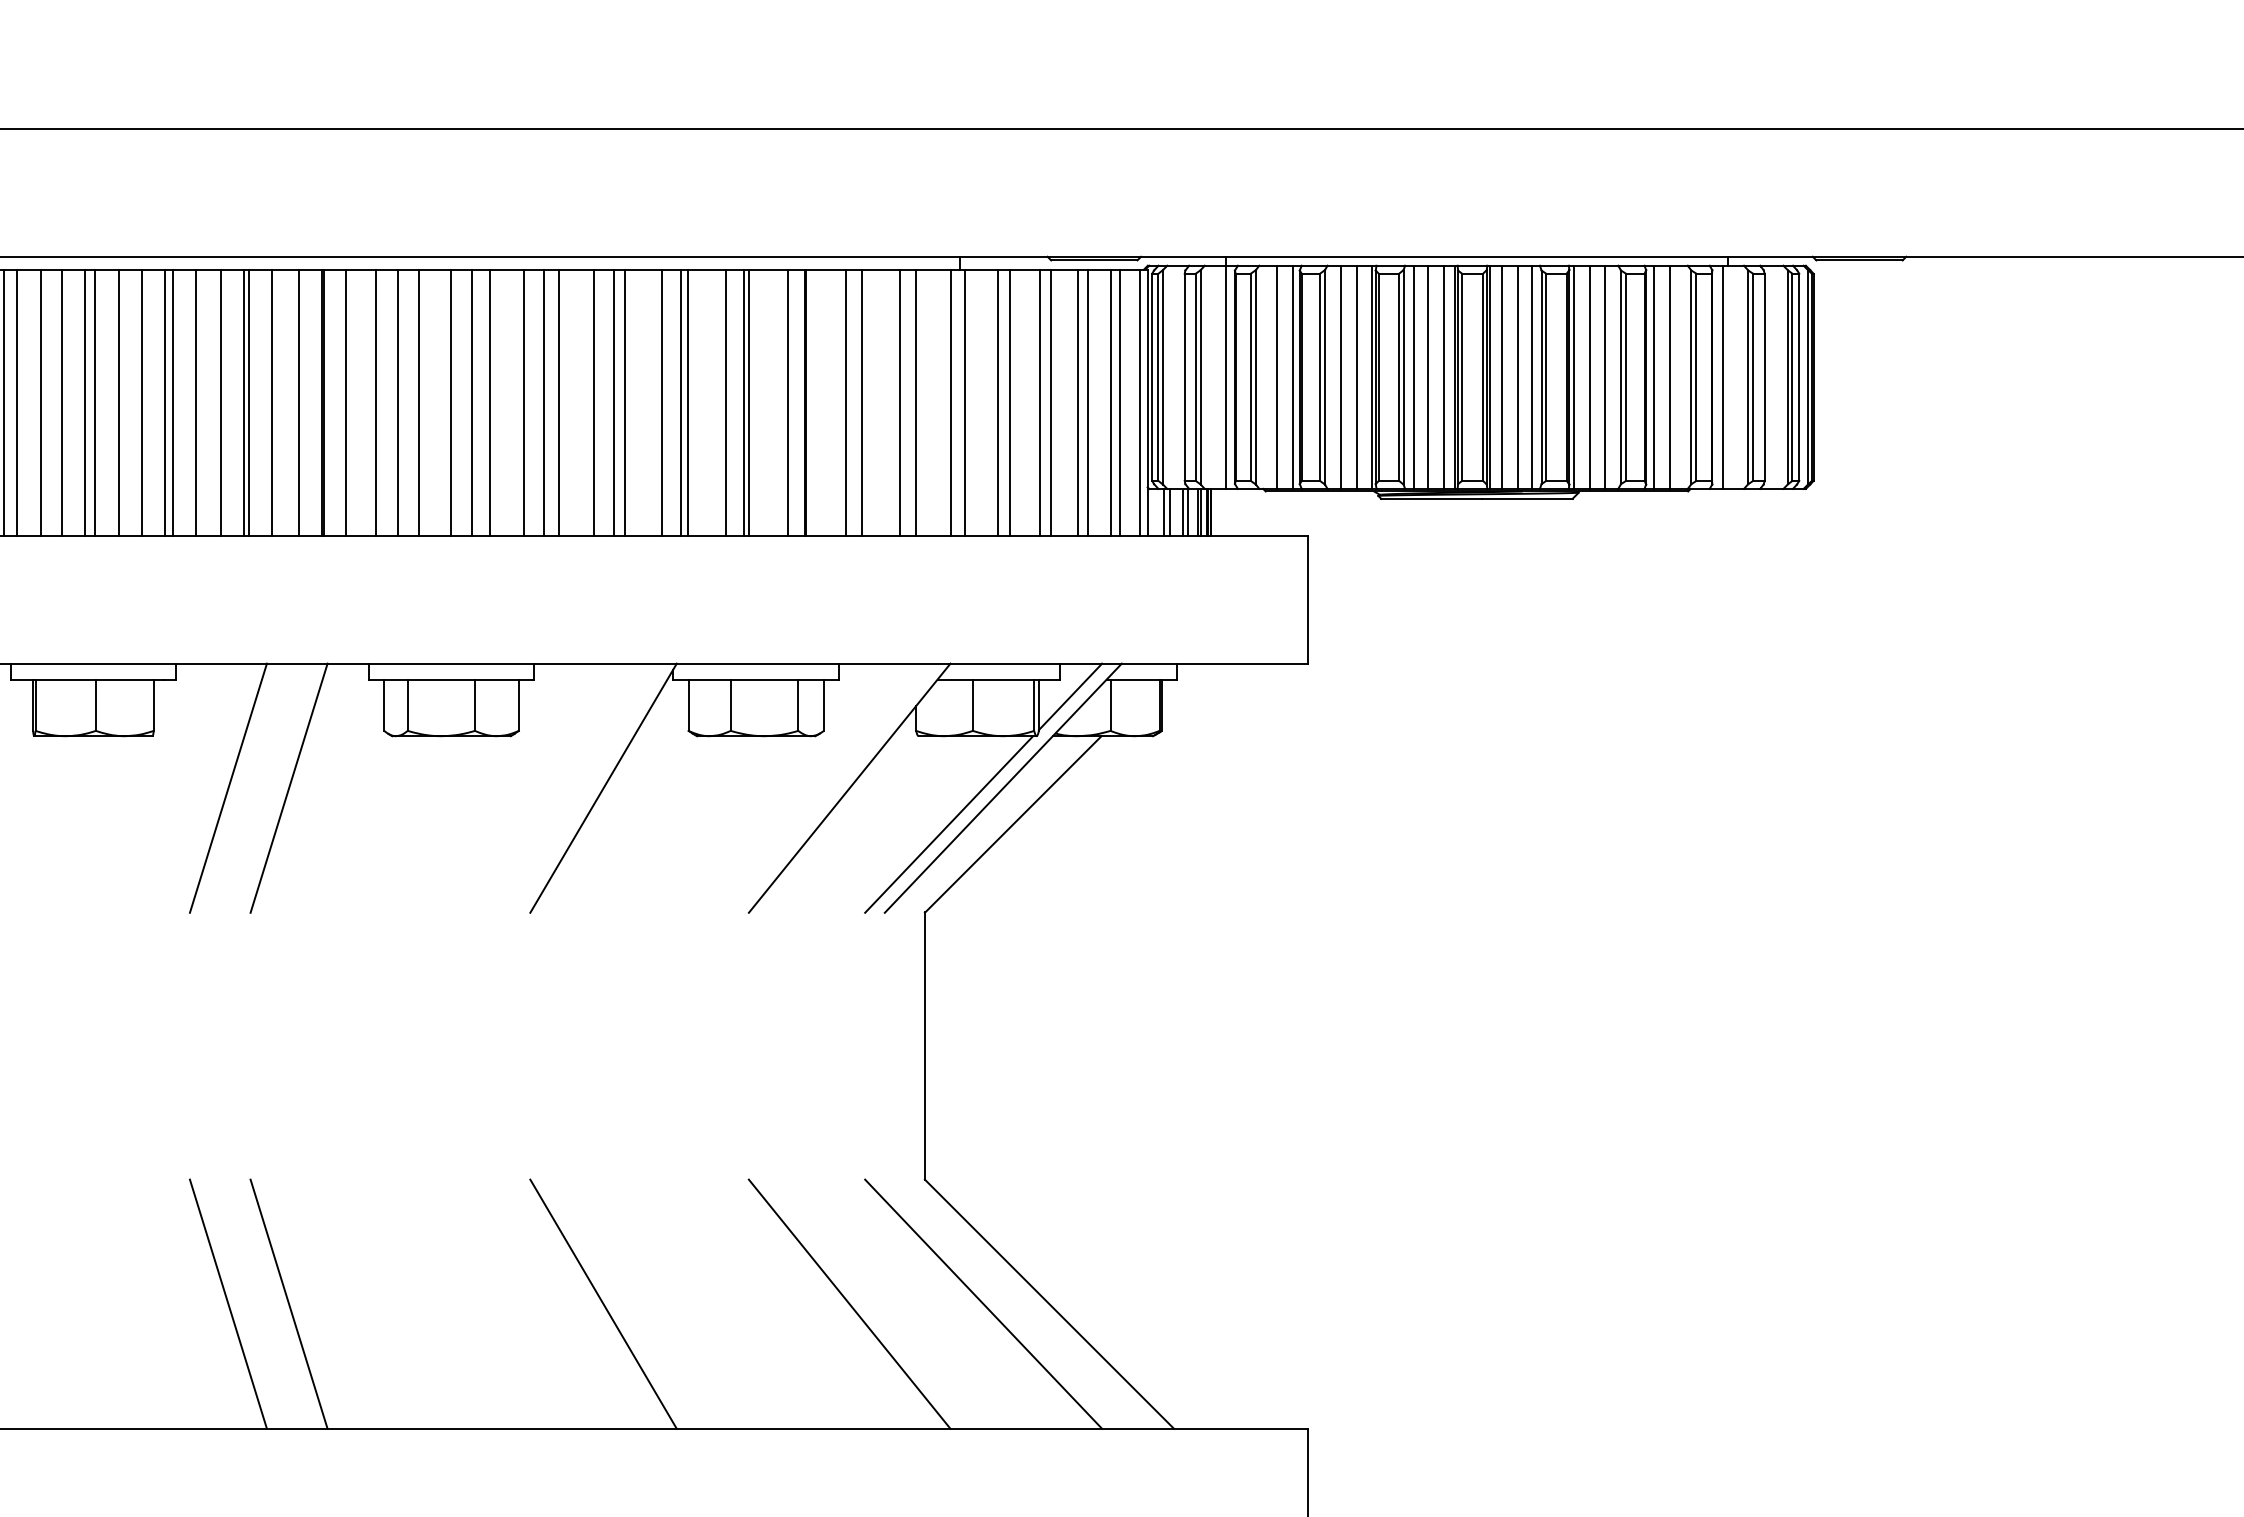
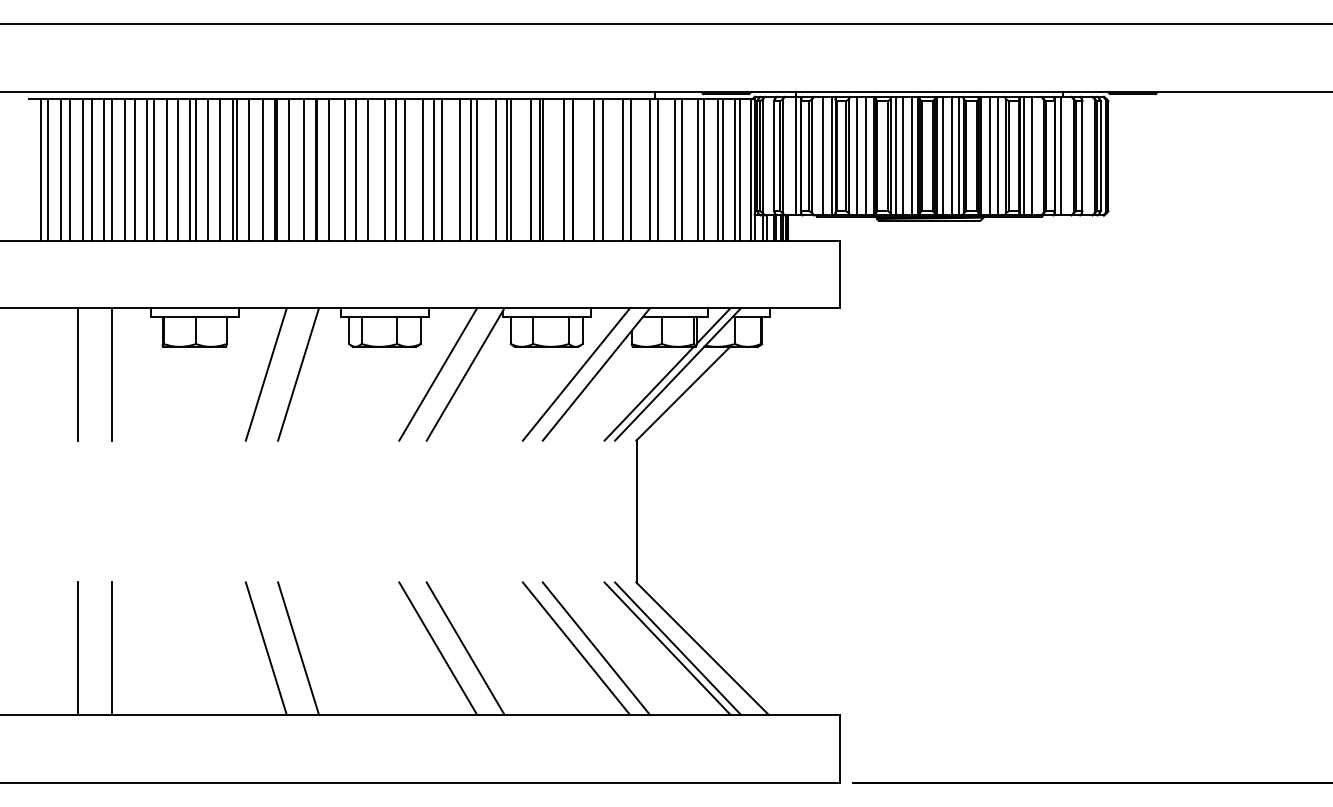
line: (552, 788) -> (438, 374), added
line: (812, 788) -> (576, 374), added
line: (552, 1303) -> (438, 648), added
line: (812, 1303) -> (576, 648), added
line: (1002, 1303) -> (677, 648), added

